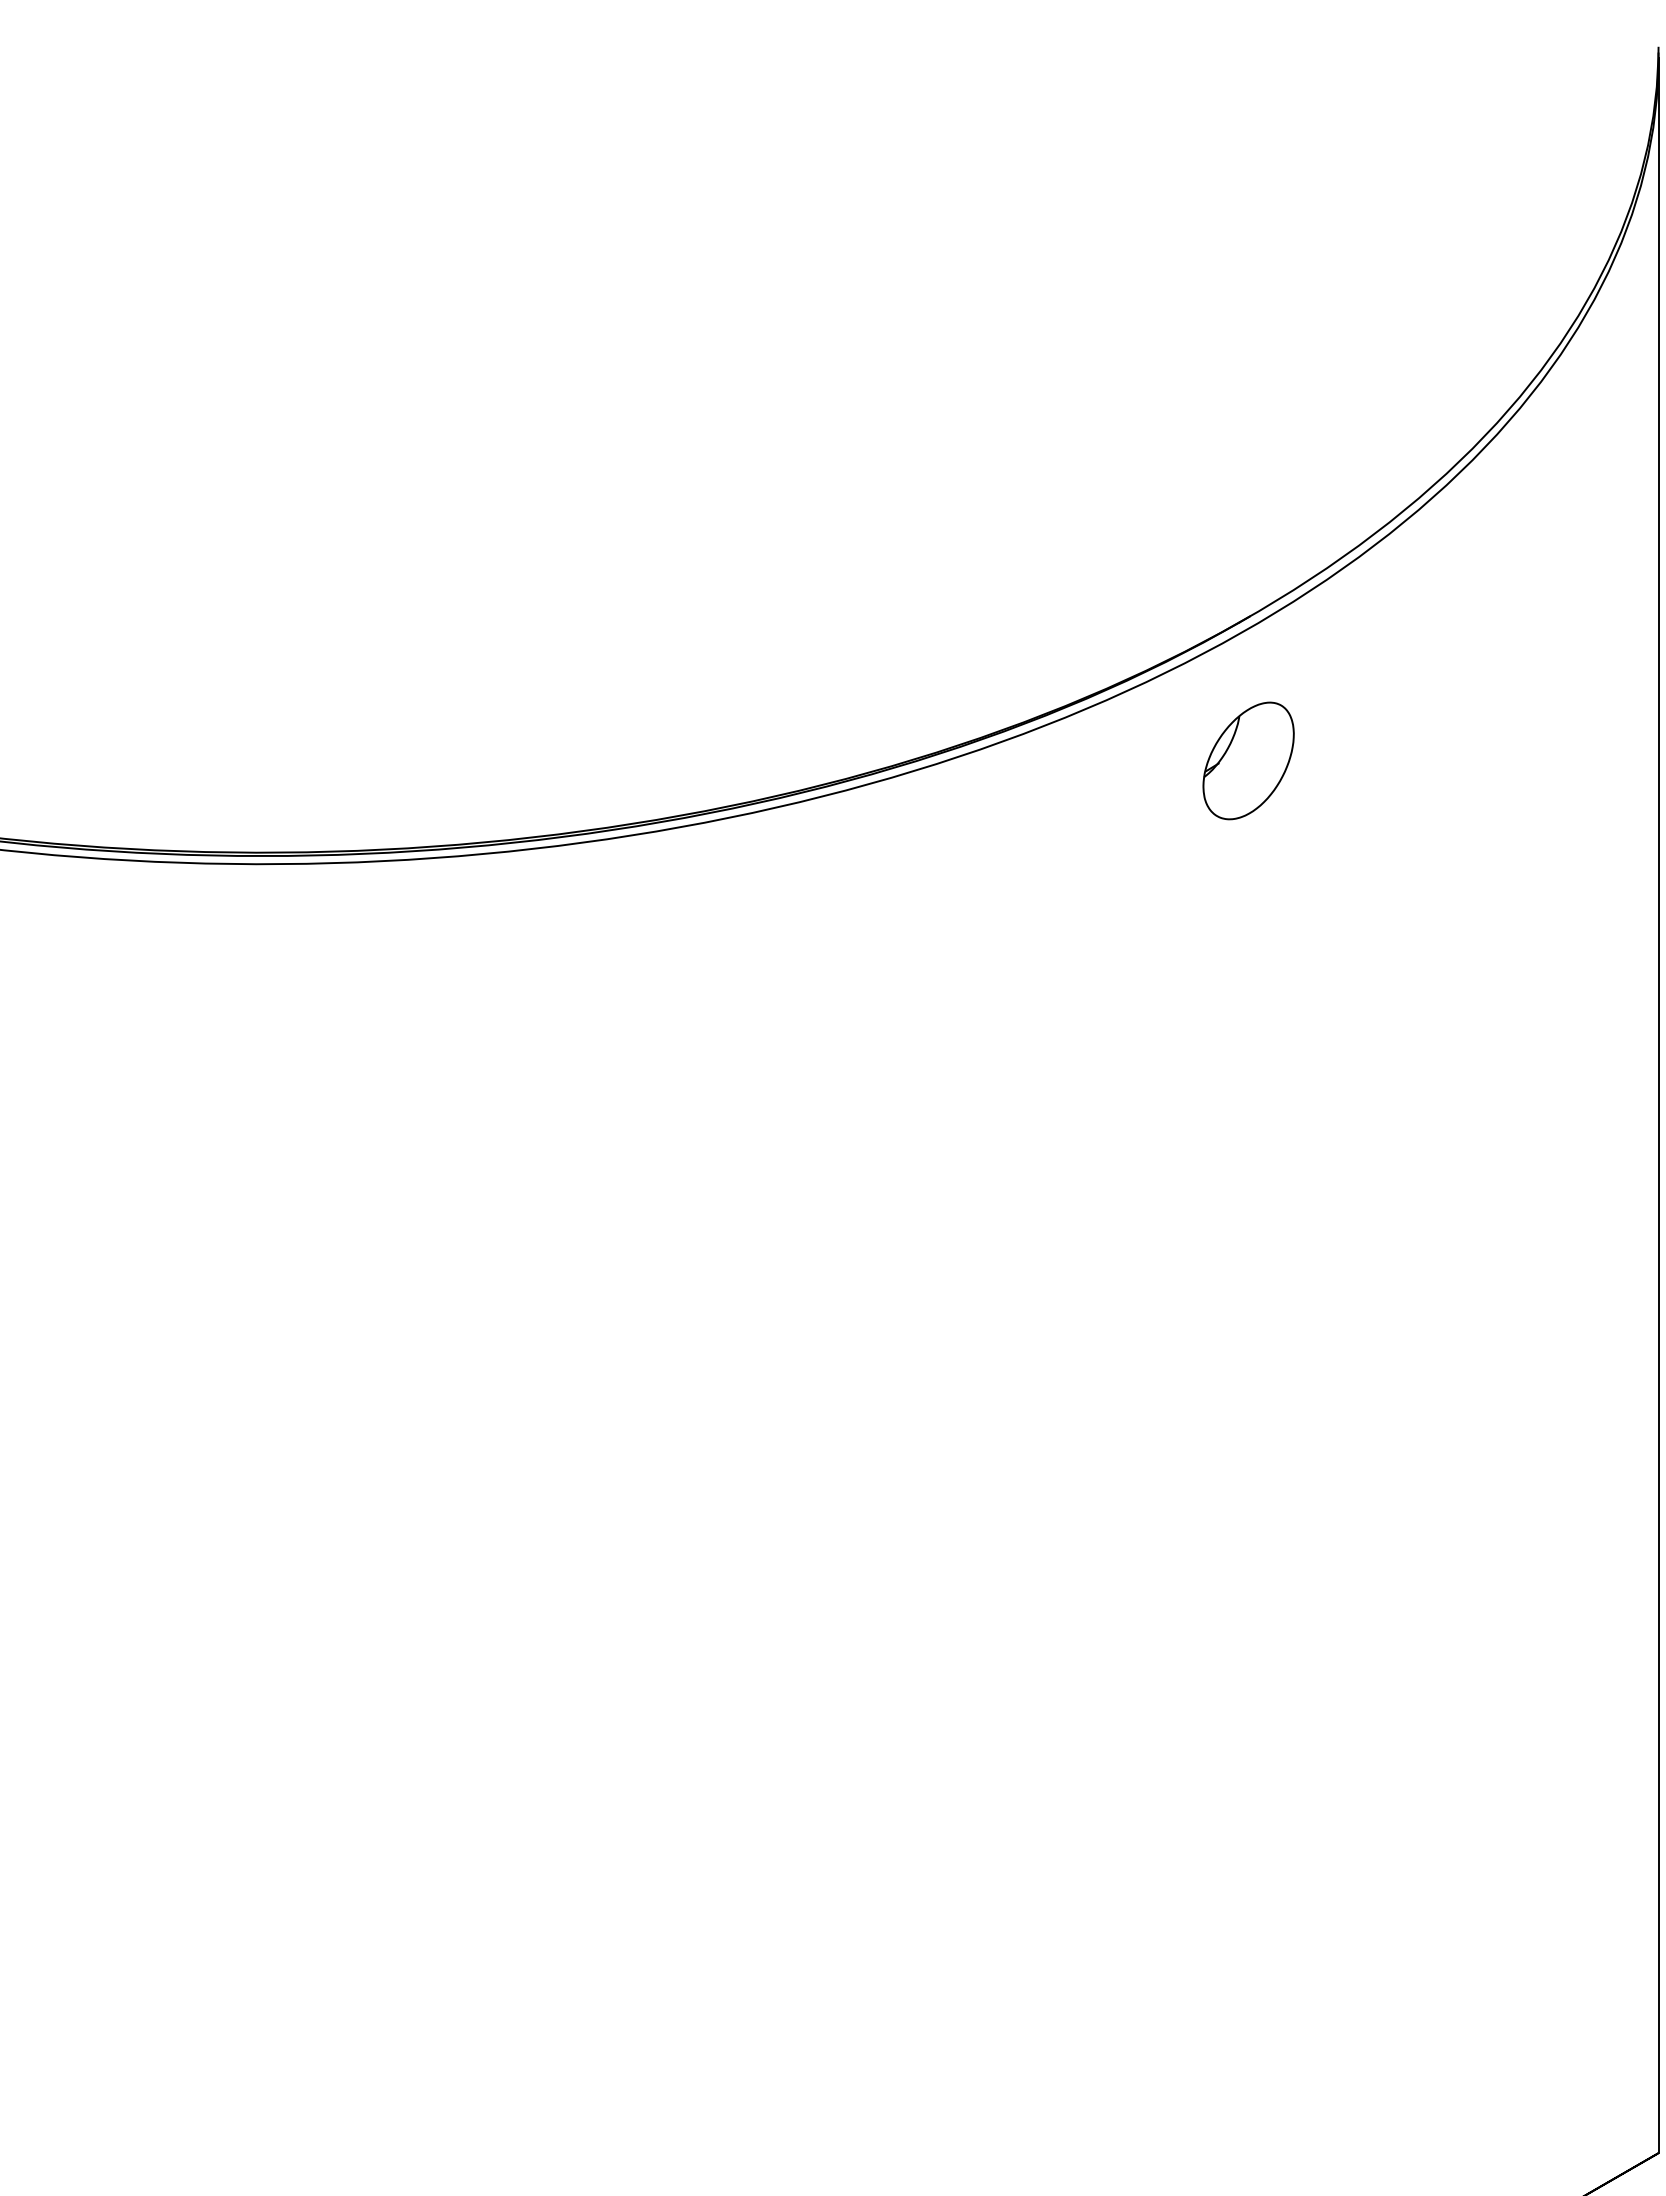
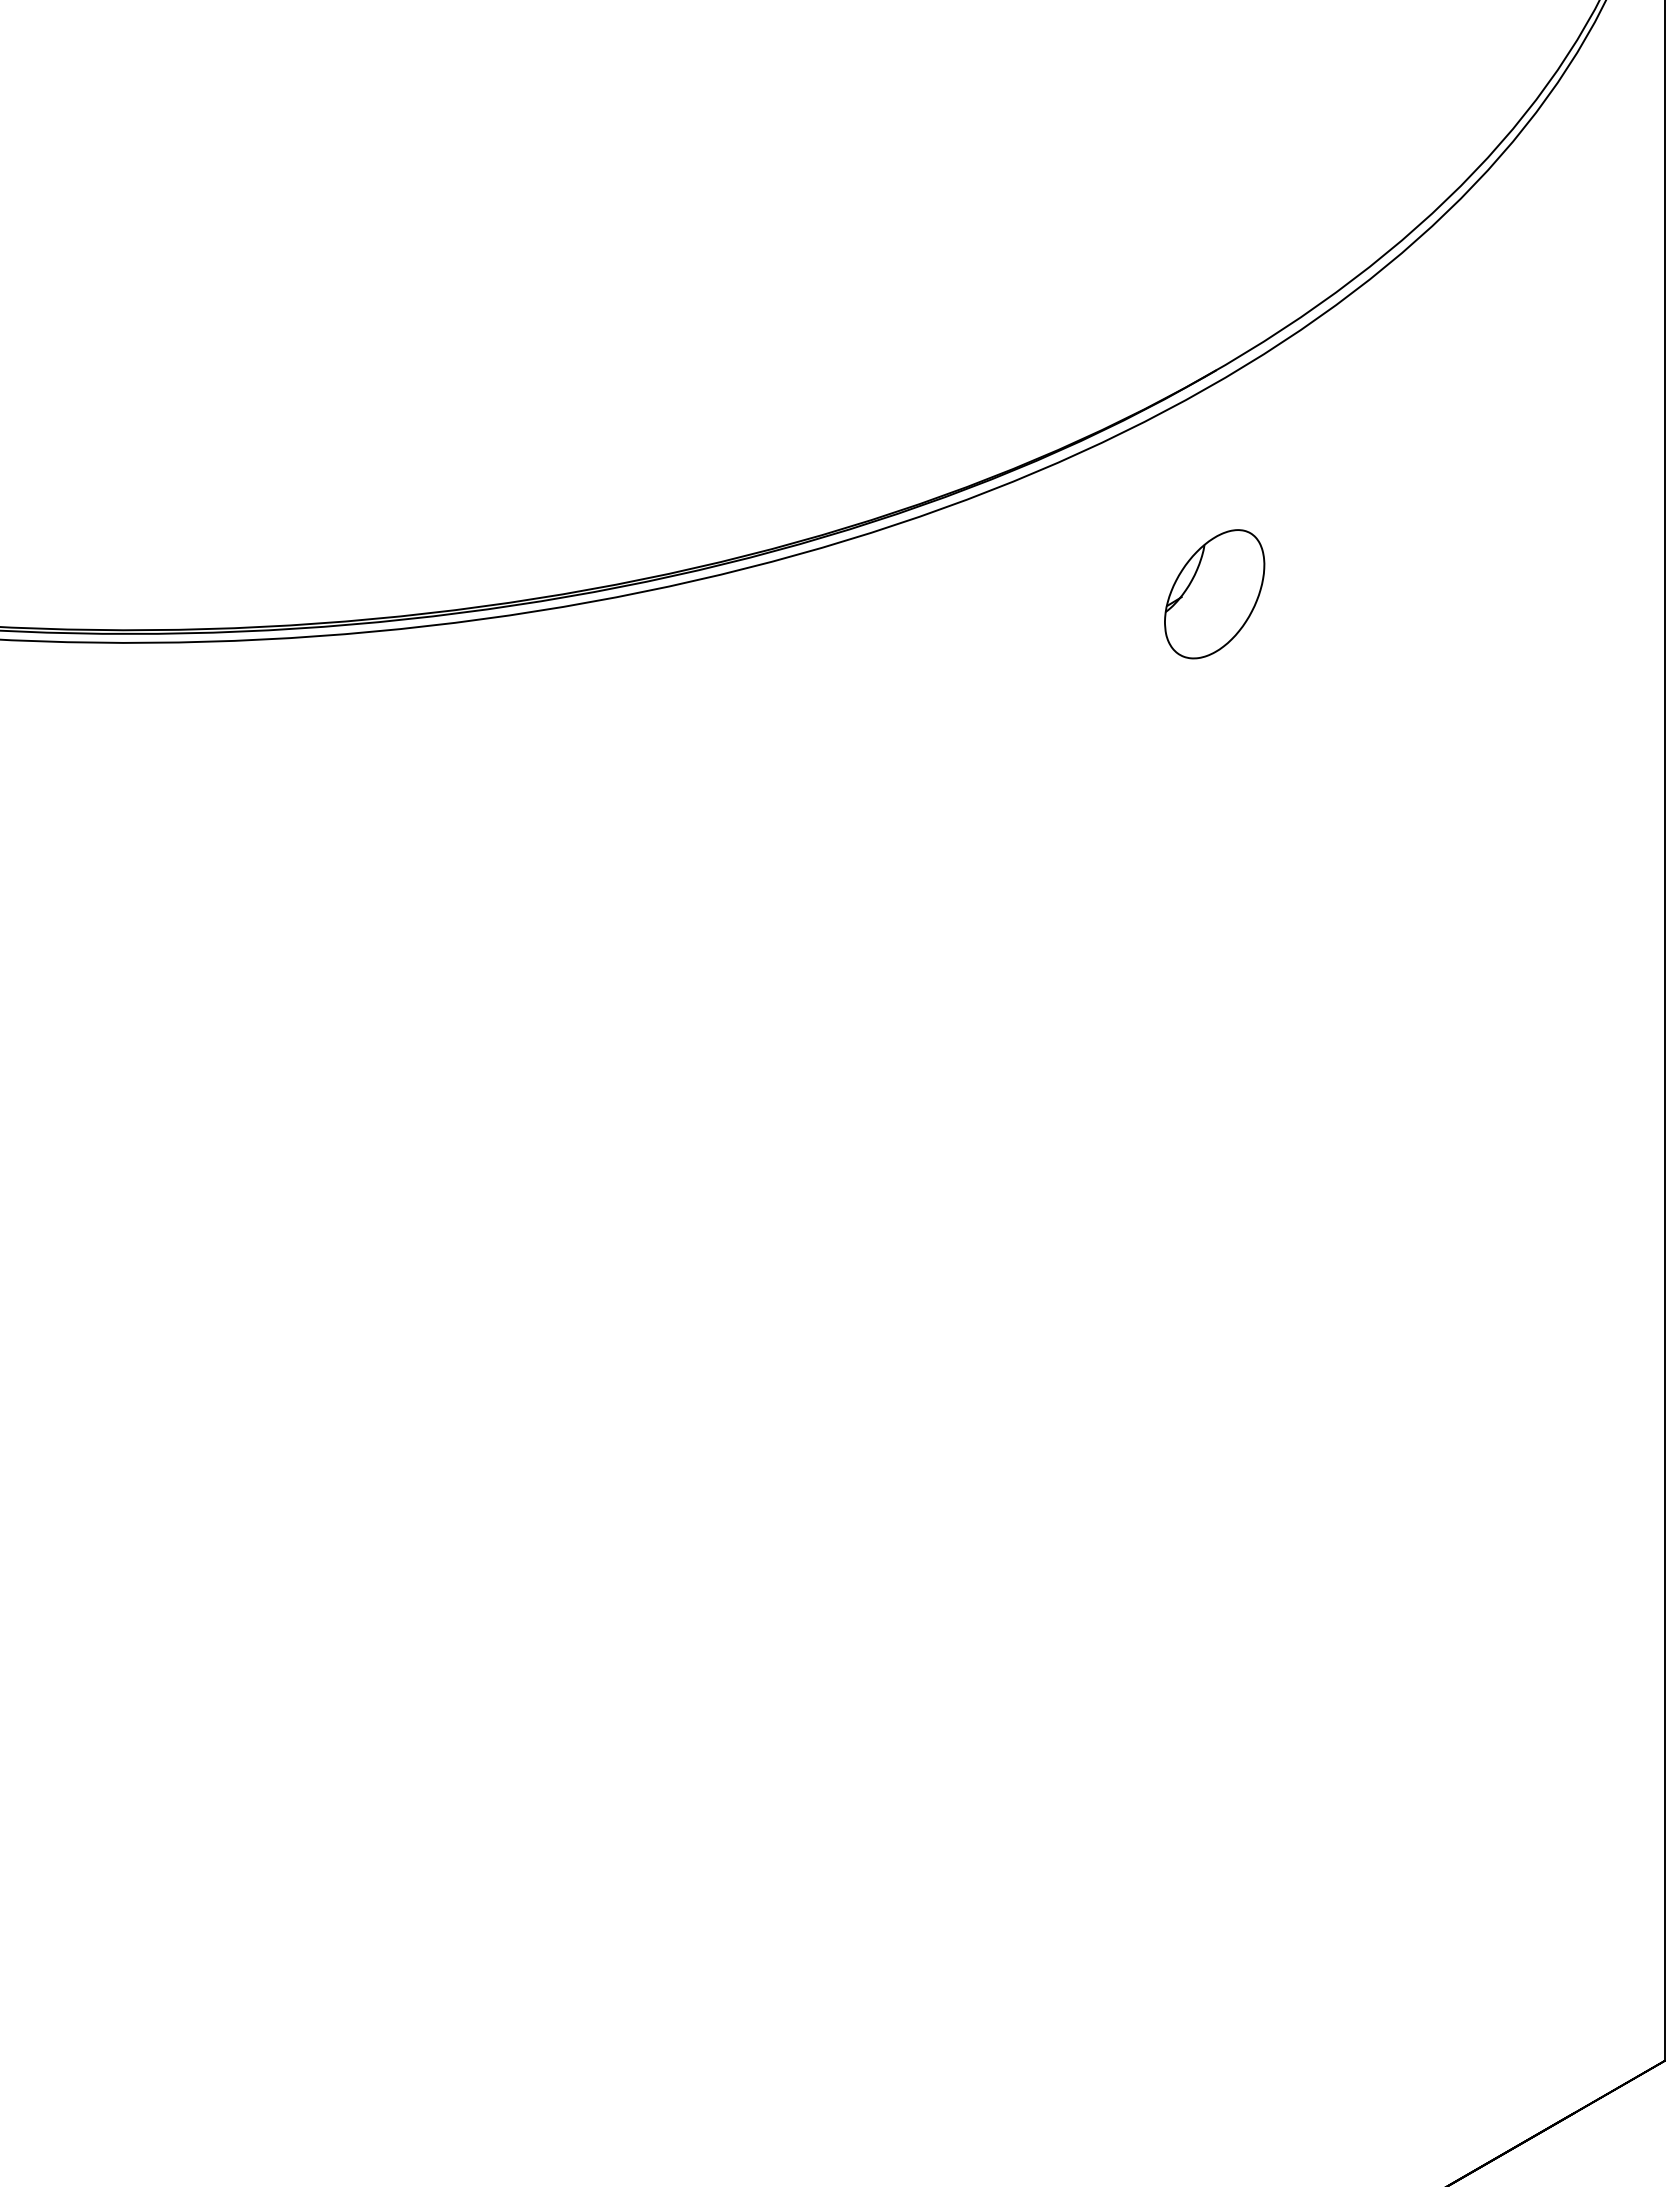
part: (1248, 760) -> (1214, 593), moved

